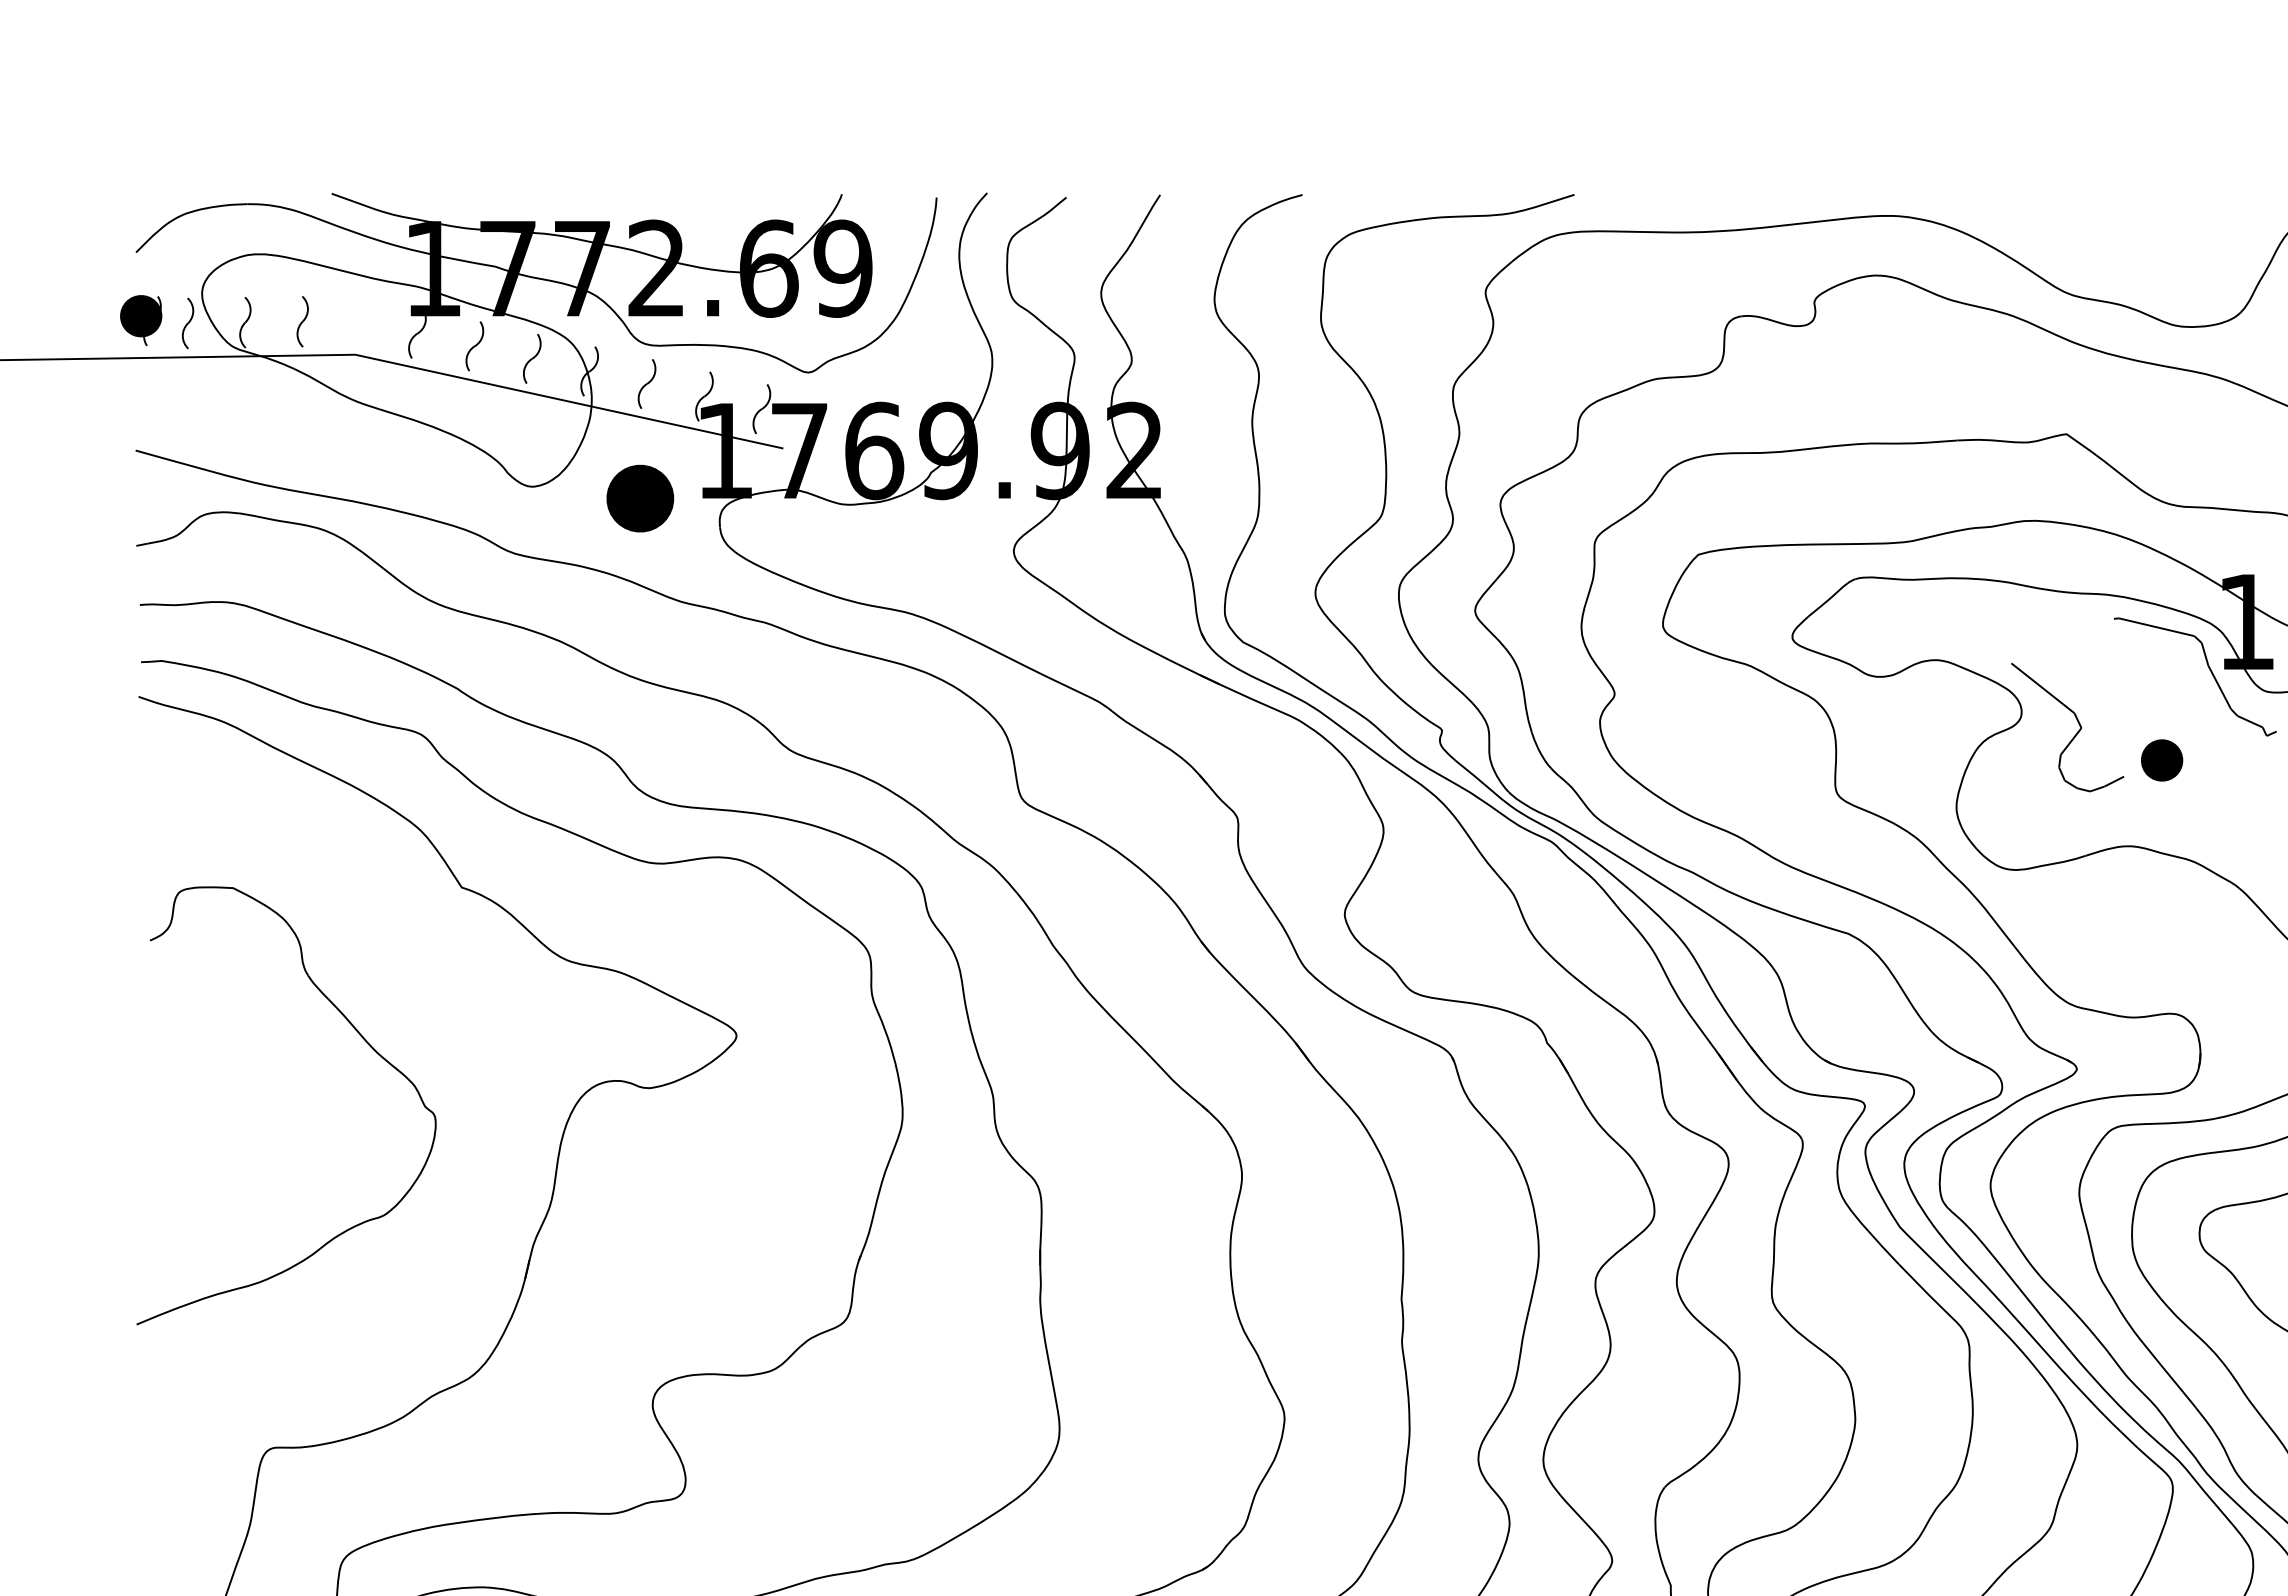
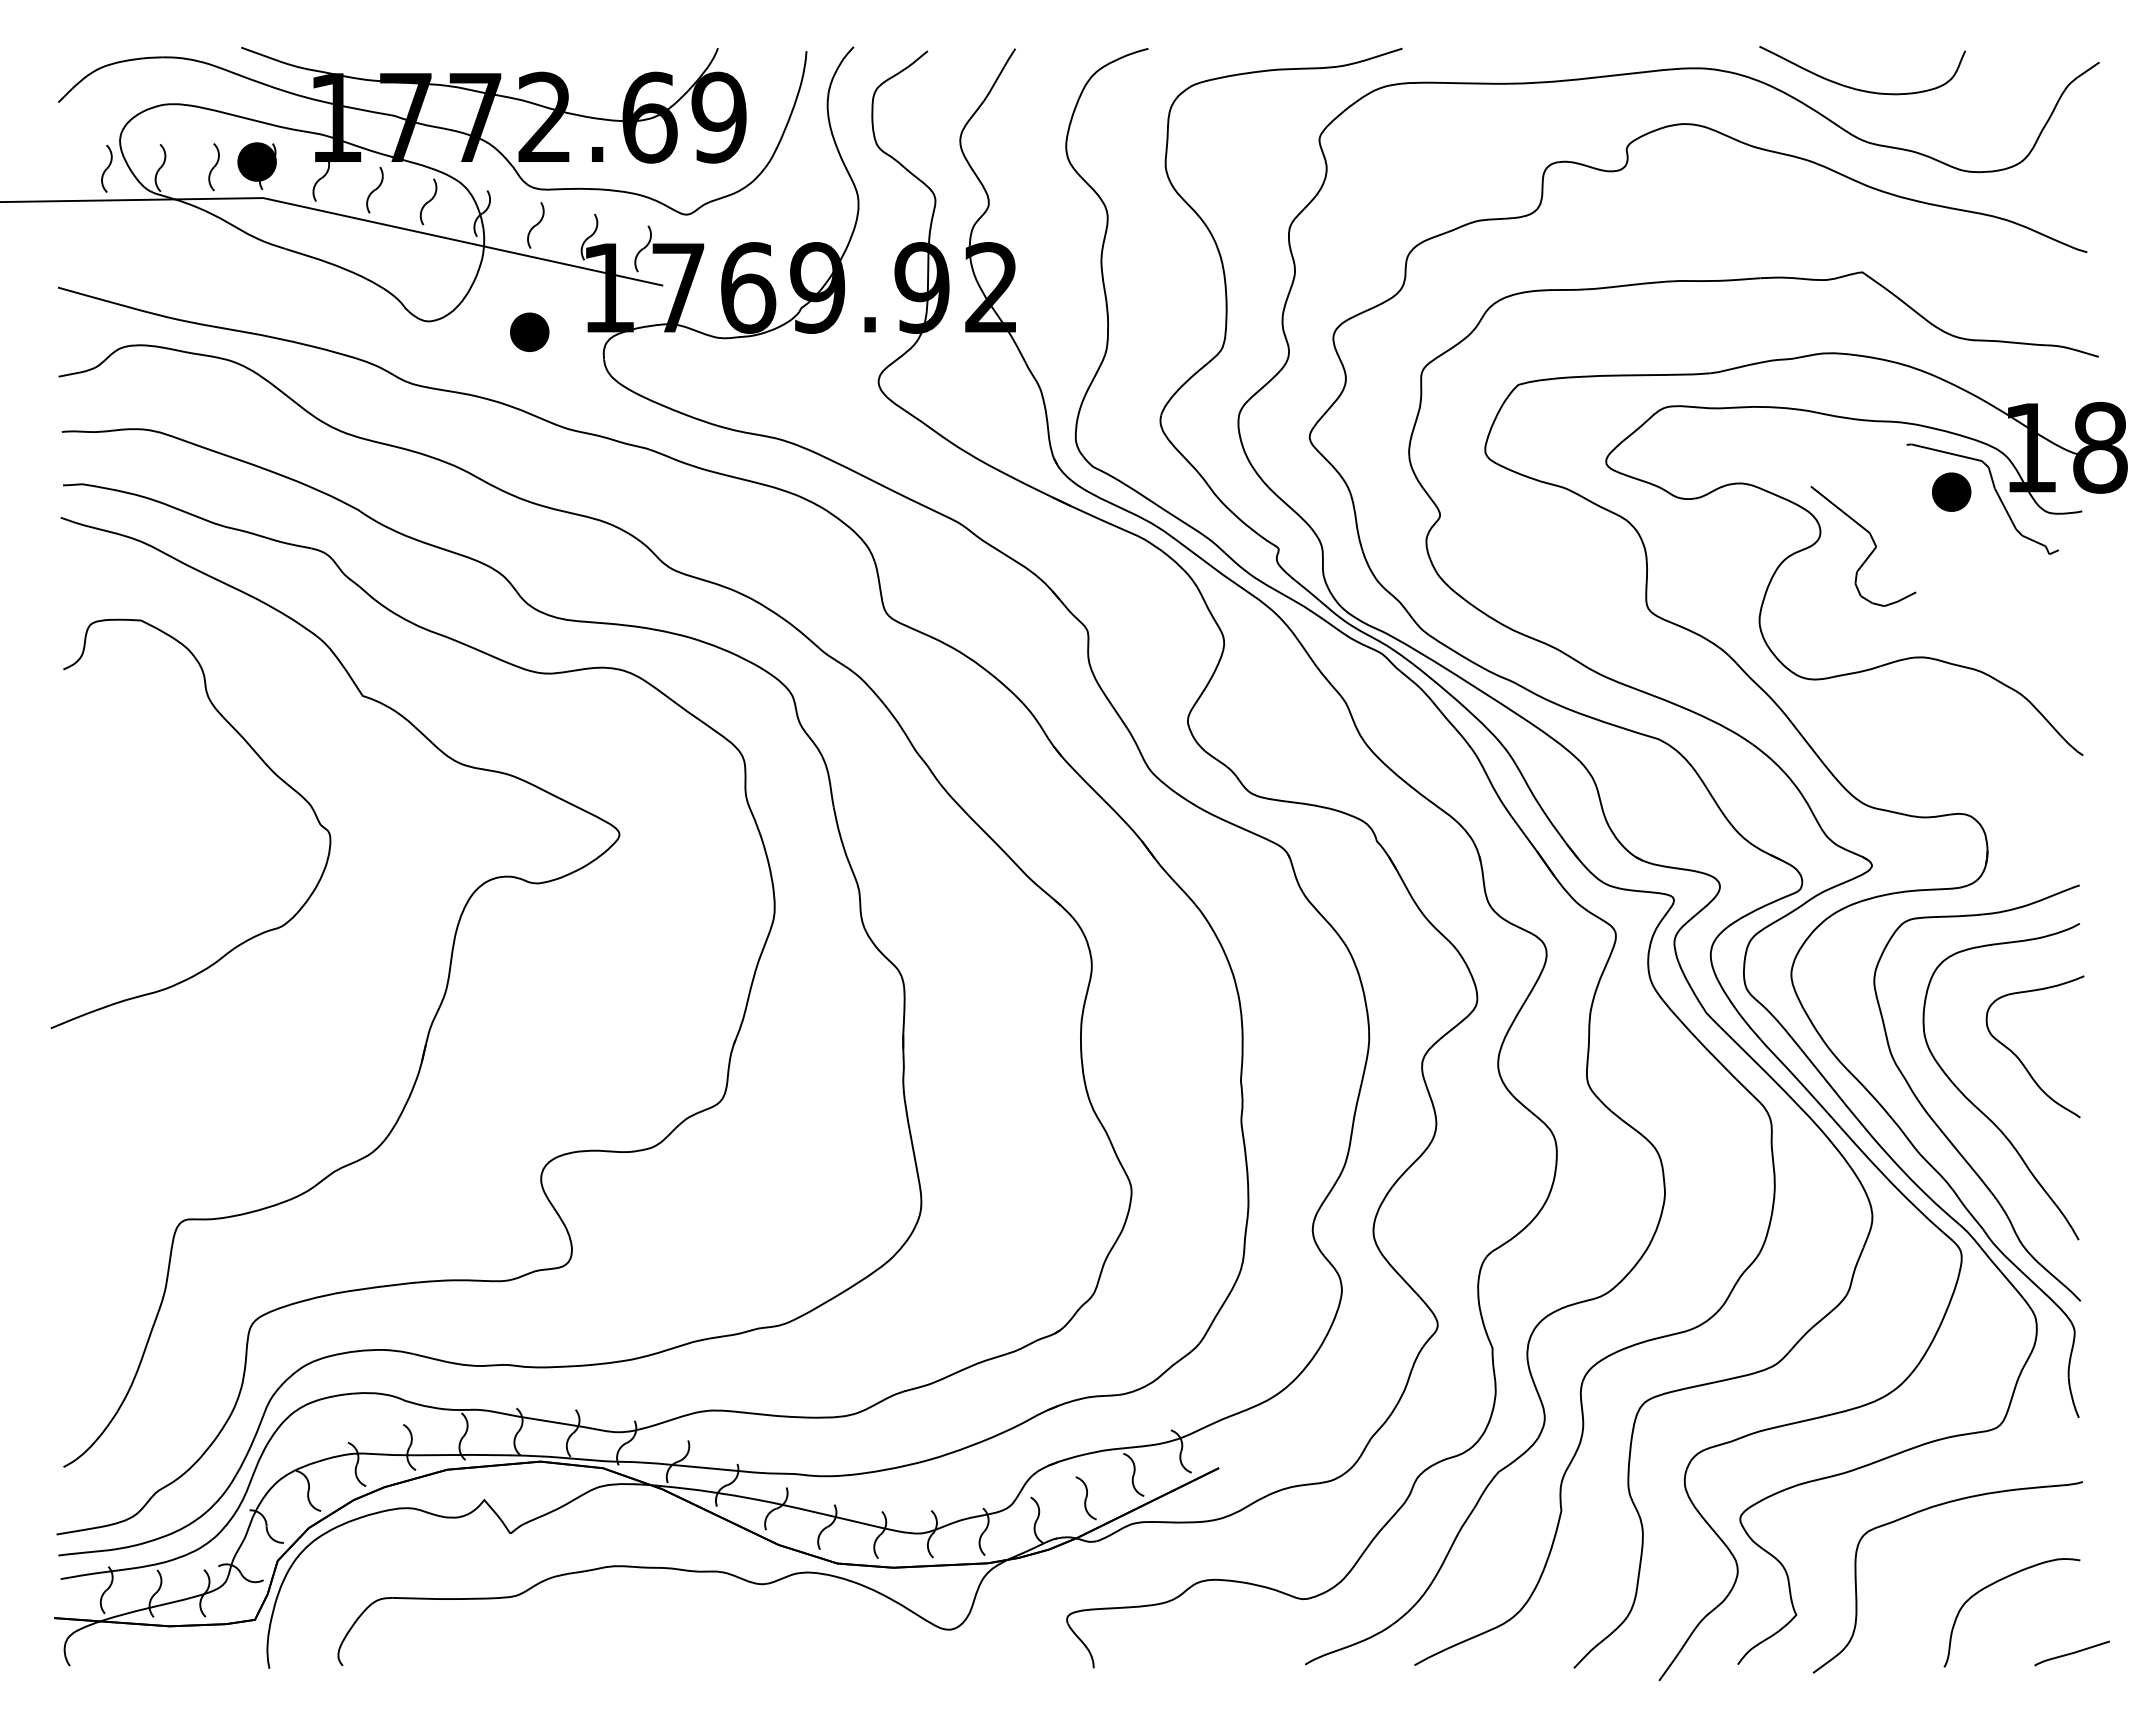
curve: (2061, 237) -> (1857, 88), added
part: (140, 319) -> (256, 165), moved
part: (640, 497) -> (529, 331), size x0.62
part: (2161, 759) -> (1951, 491), moved
part: (365, 1042) -> (264, 764), moved

